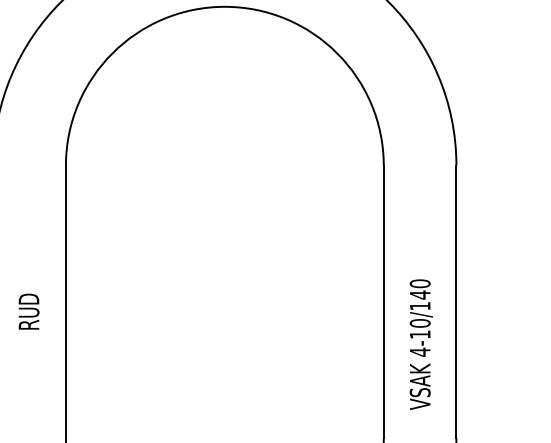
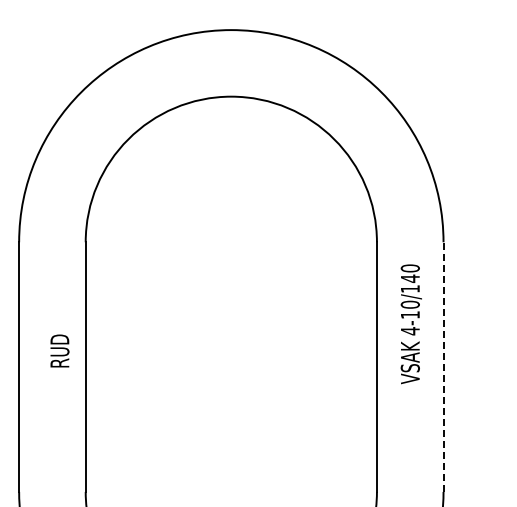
line: (456, 302) -> (443, 367), solid -> dashed
text: (28, 311) -> (59, 350), moved
text: (420, 344) -> (410, 324), moved

